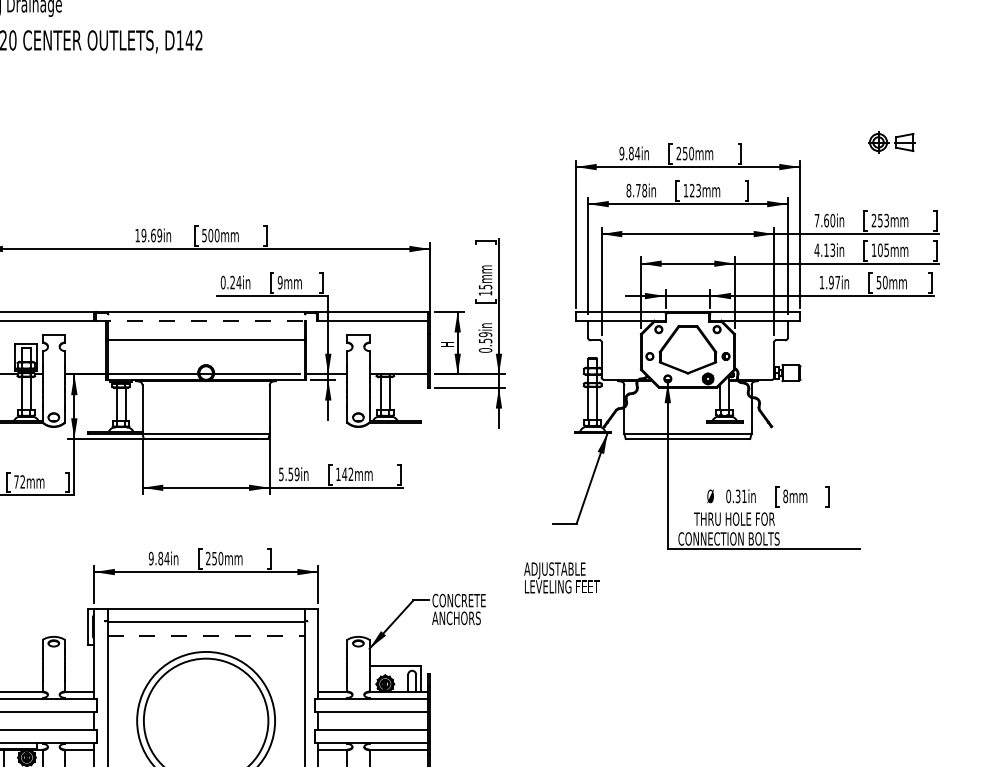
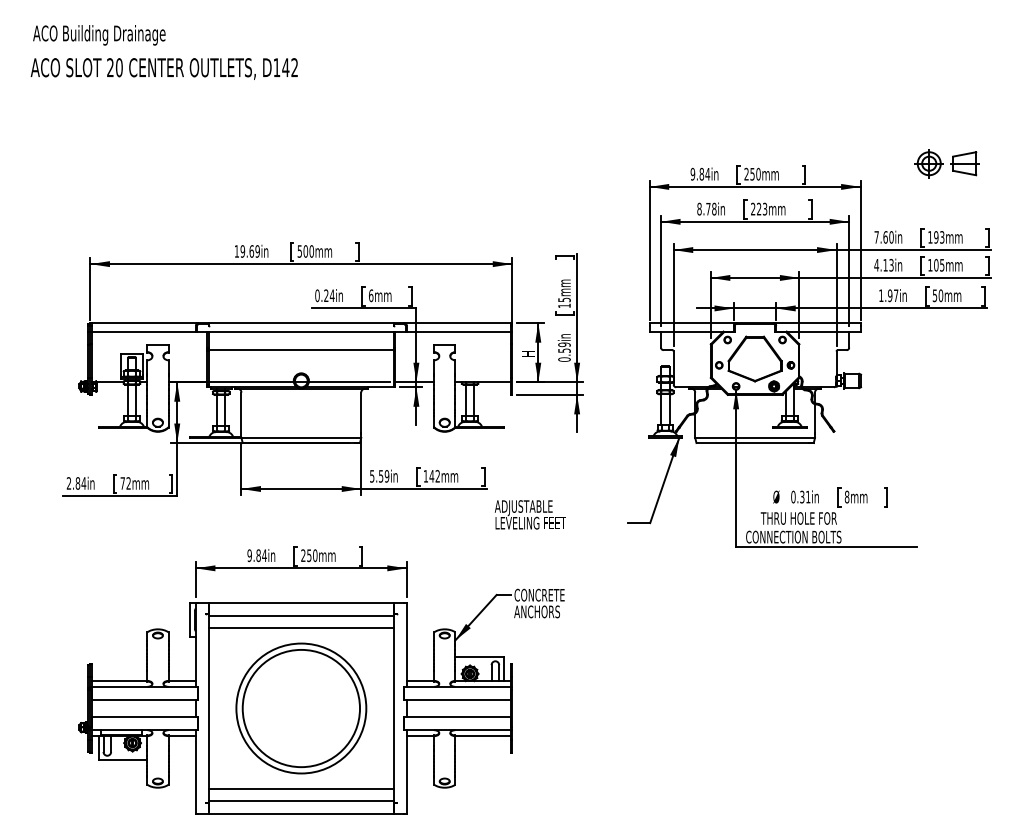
part: (891, 142) -> (946, 163), size x1.43
text: (686, 189) -> (753, 208), 123mm -> 223mm
text: (877, 220) -> (933, 237), 253mm -> 193mm
text: (279, 282) -> (370, 295), 9mm -> 6mm
line: (206, 320) -> (301, 331), dashed -> solid
text: (560, 577) -> (529, 514), moved
line: (206, 635) -> (301, 628), dashed -> solid

